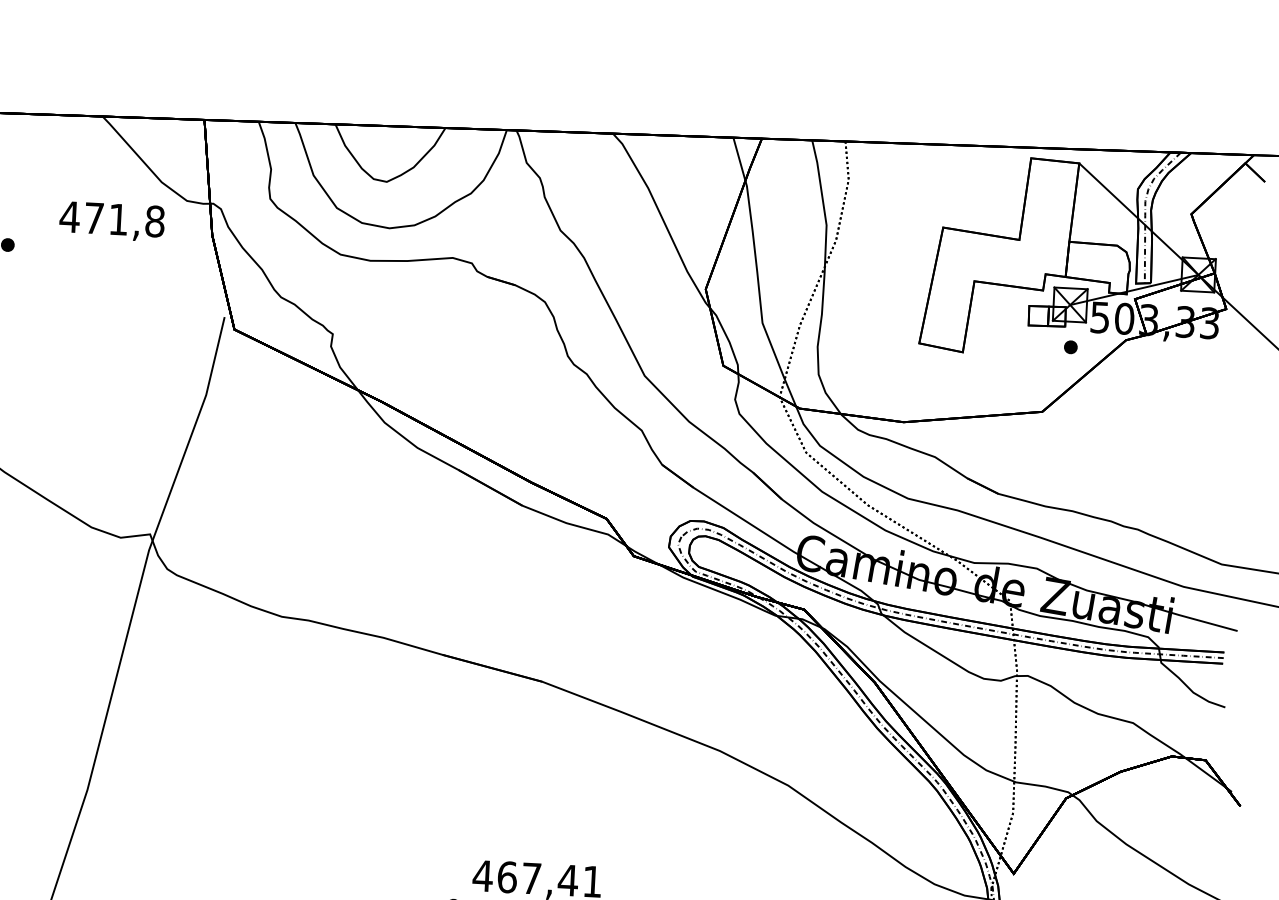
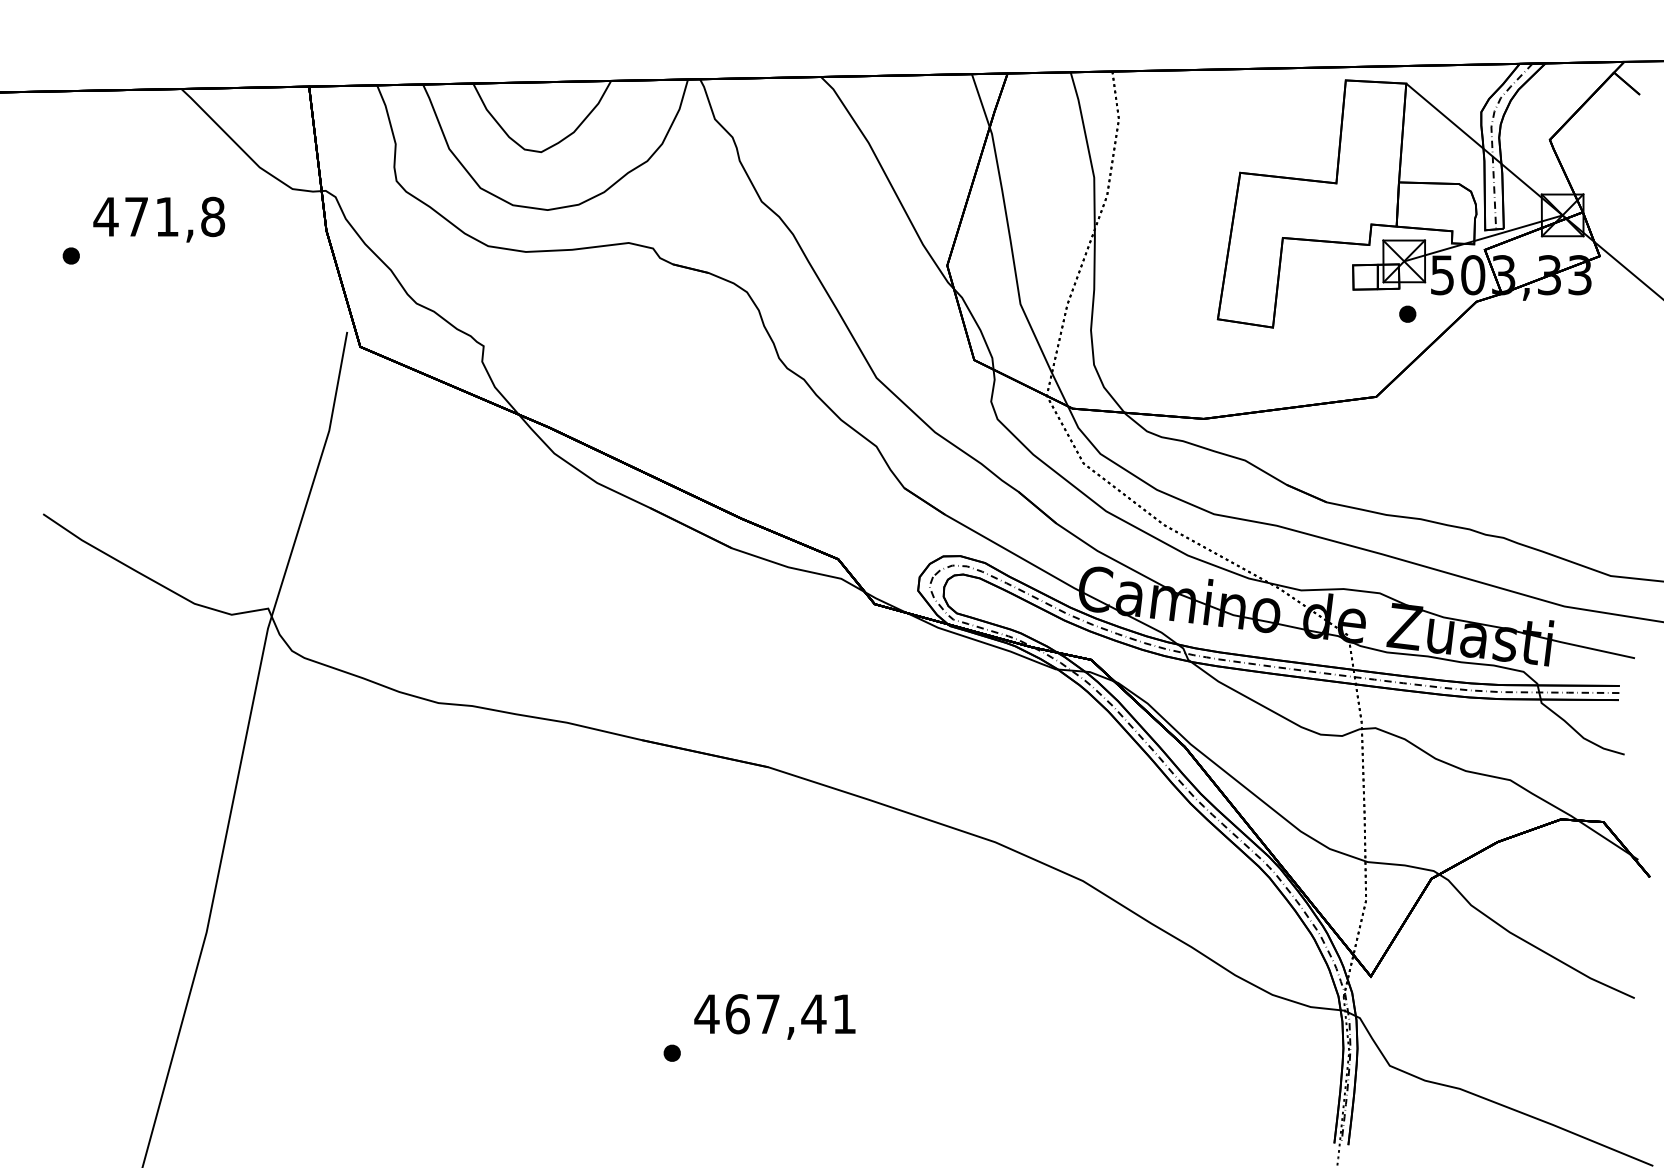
text: (112, 221) -> (159, 219), moved

